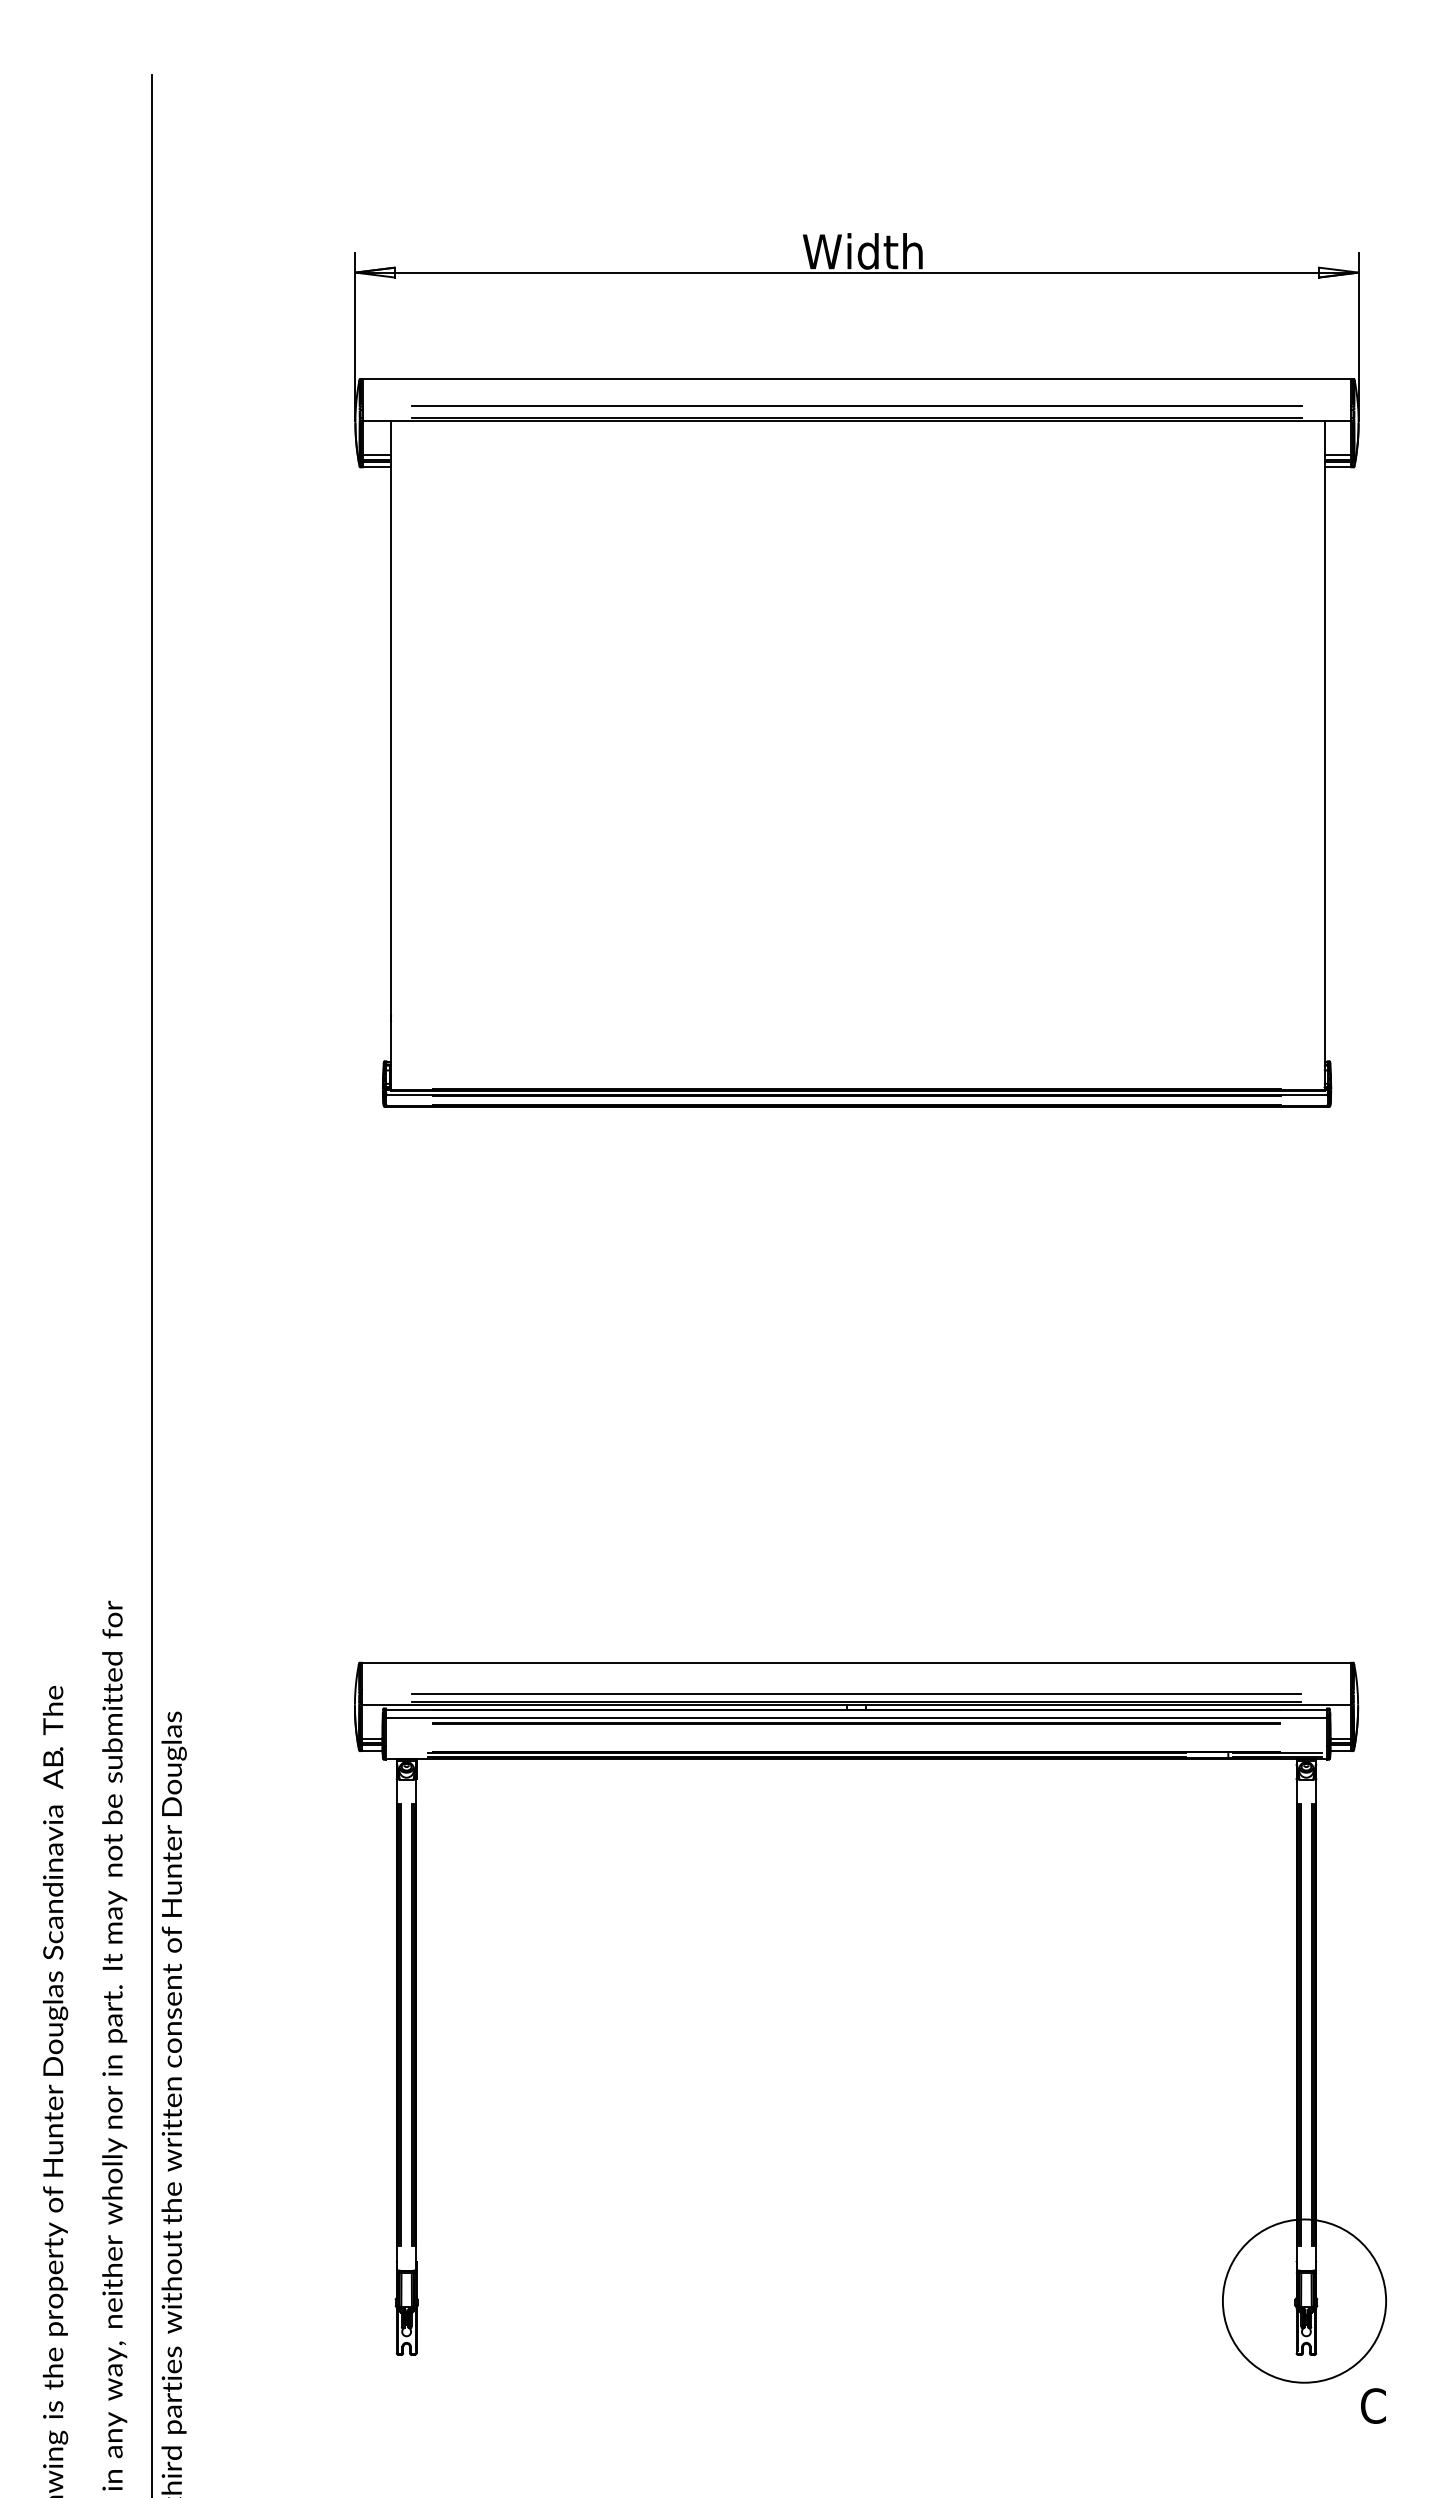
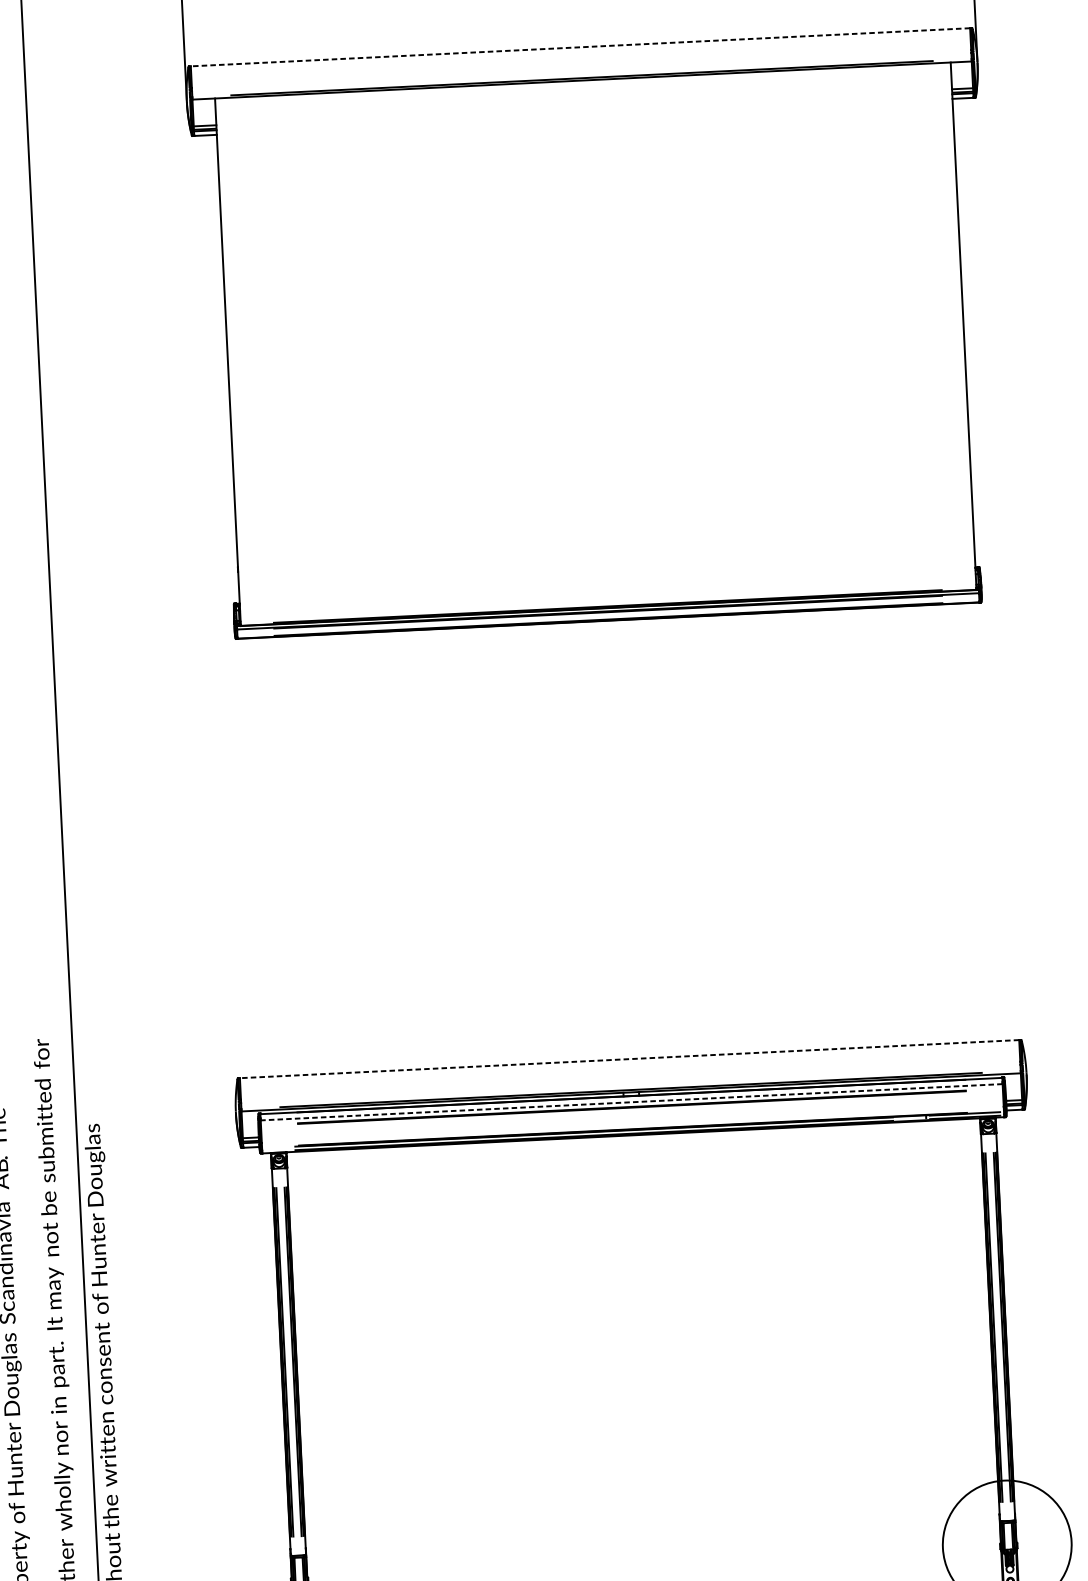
line: (856, 379) -> (580, 47), solid -> dashed
line: (856, 406) -> (581, 68), removed
line: (856, 1662) -> (629, 1058), solid -> dashed
line: (856, 1694) -> (630, 1084), removed
line: (856, 1717) -> (631, 1102), solid -> dashed

